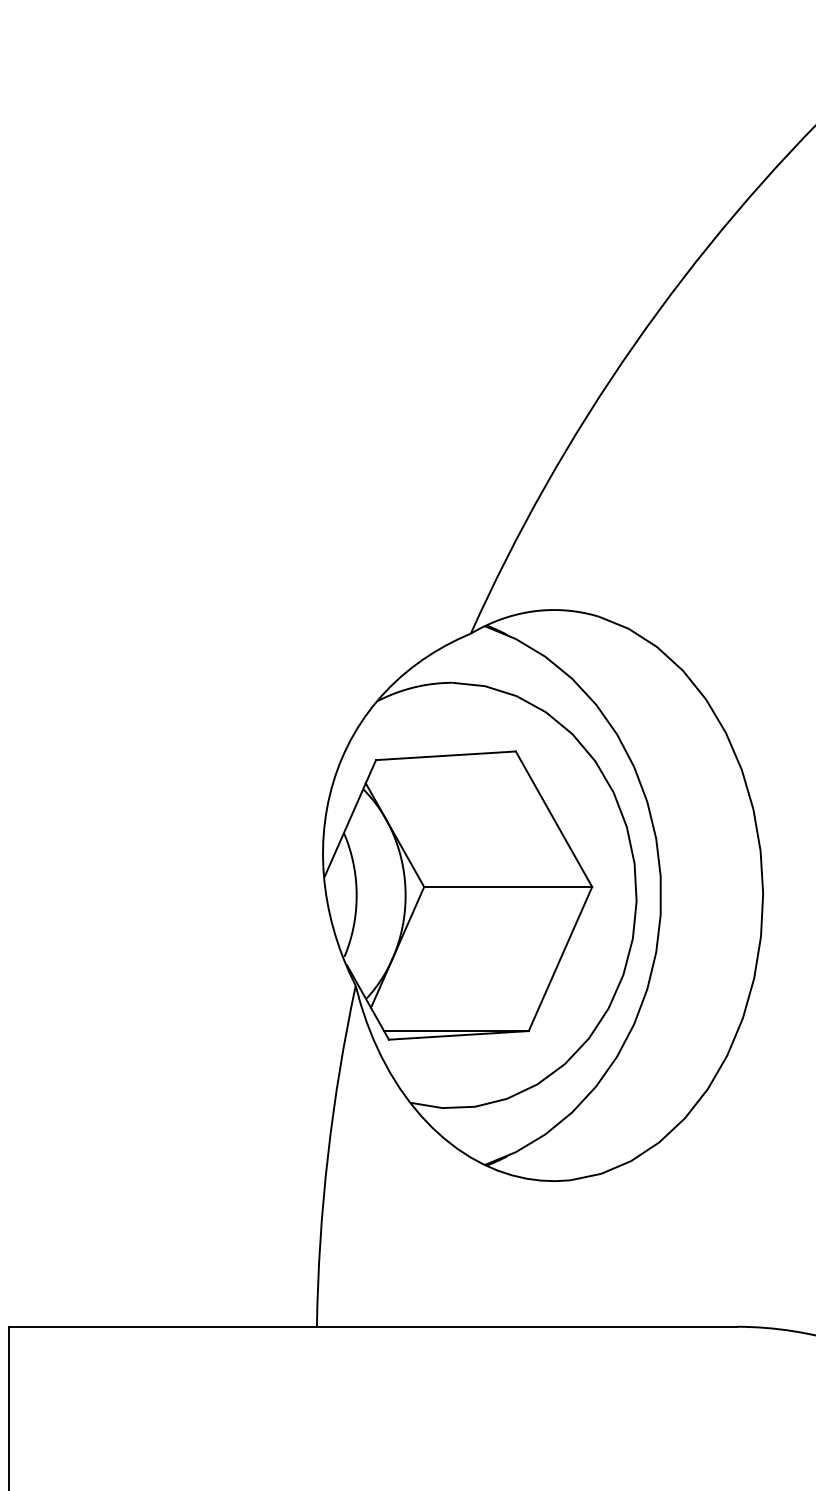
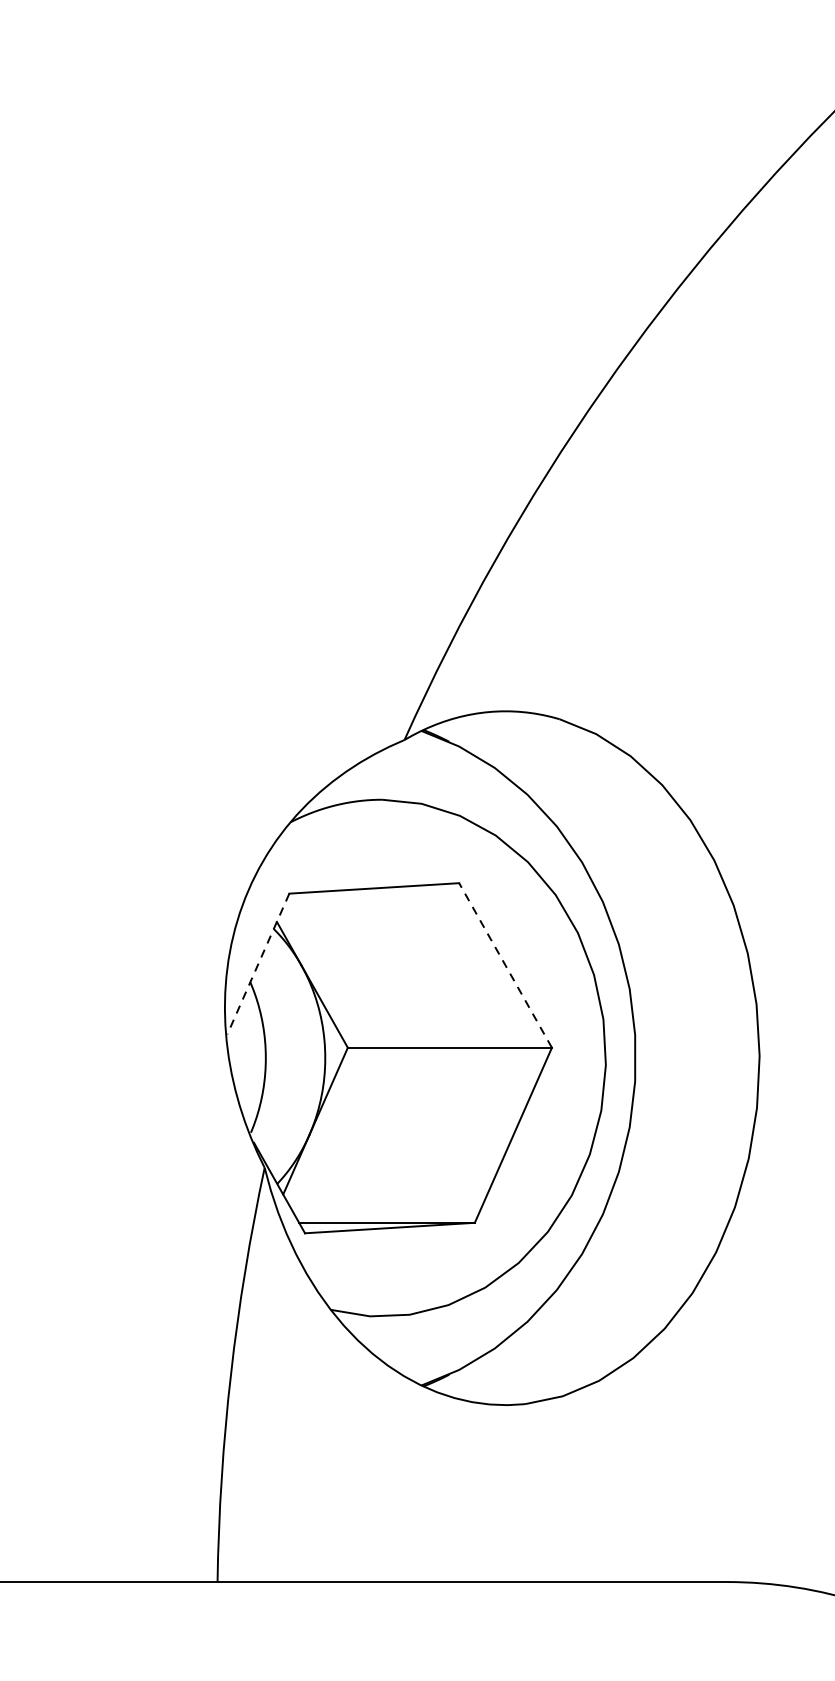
line: (350, 818) -> (258, 964), solid -> dashed
line: (554, 819) -> (506, 965), solid -> dashed

